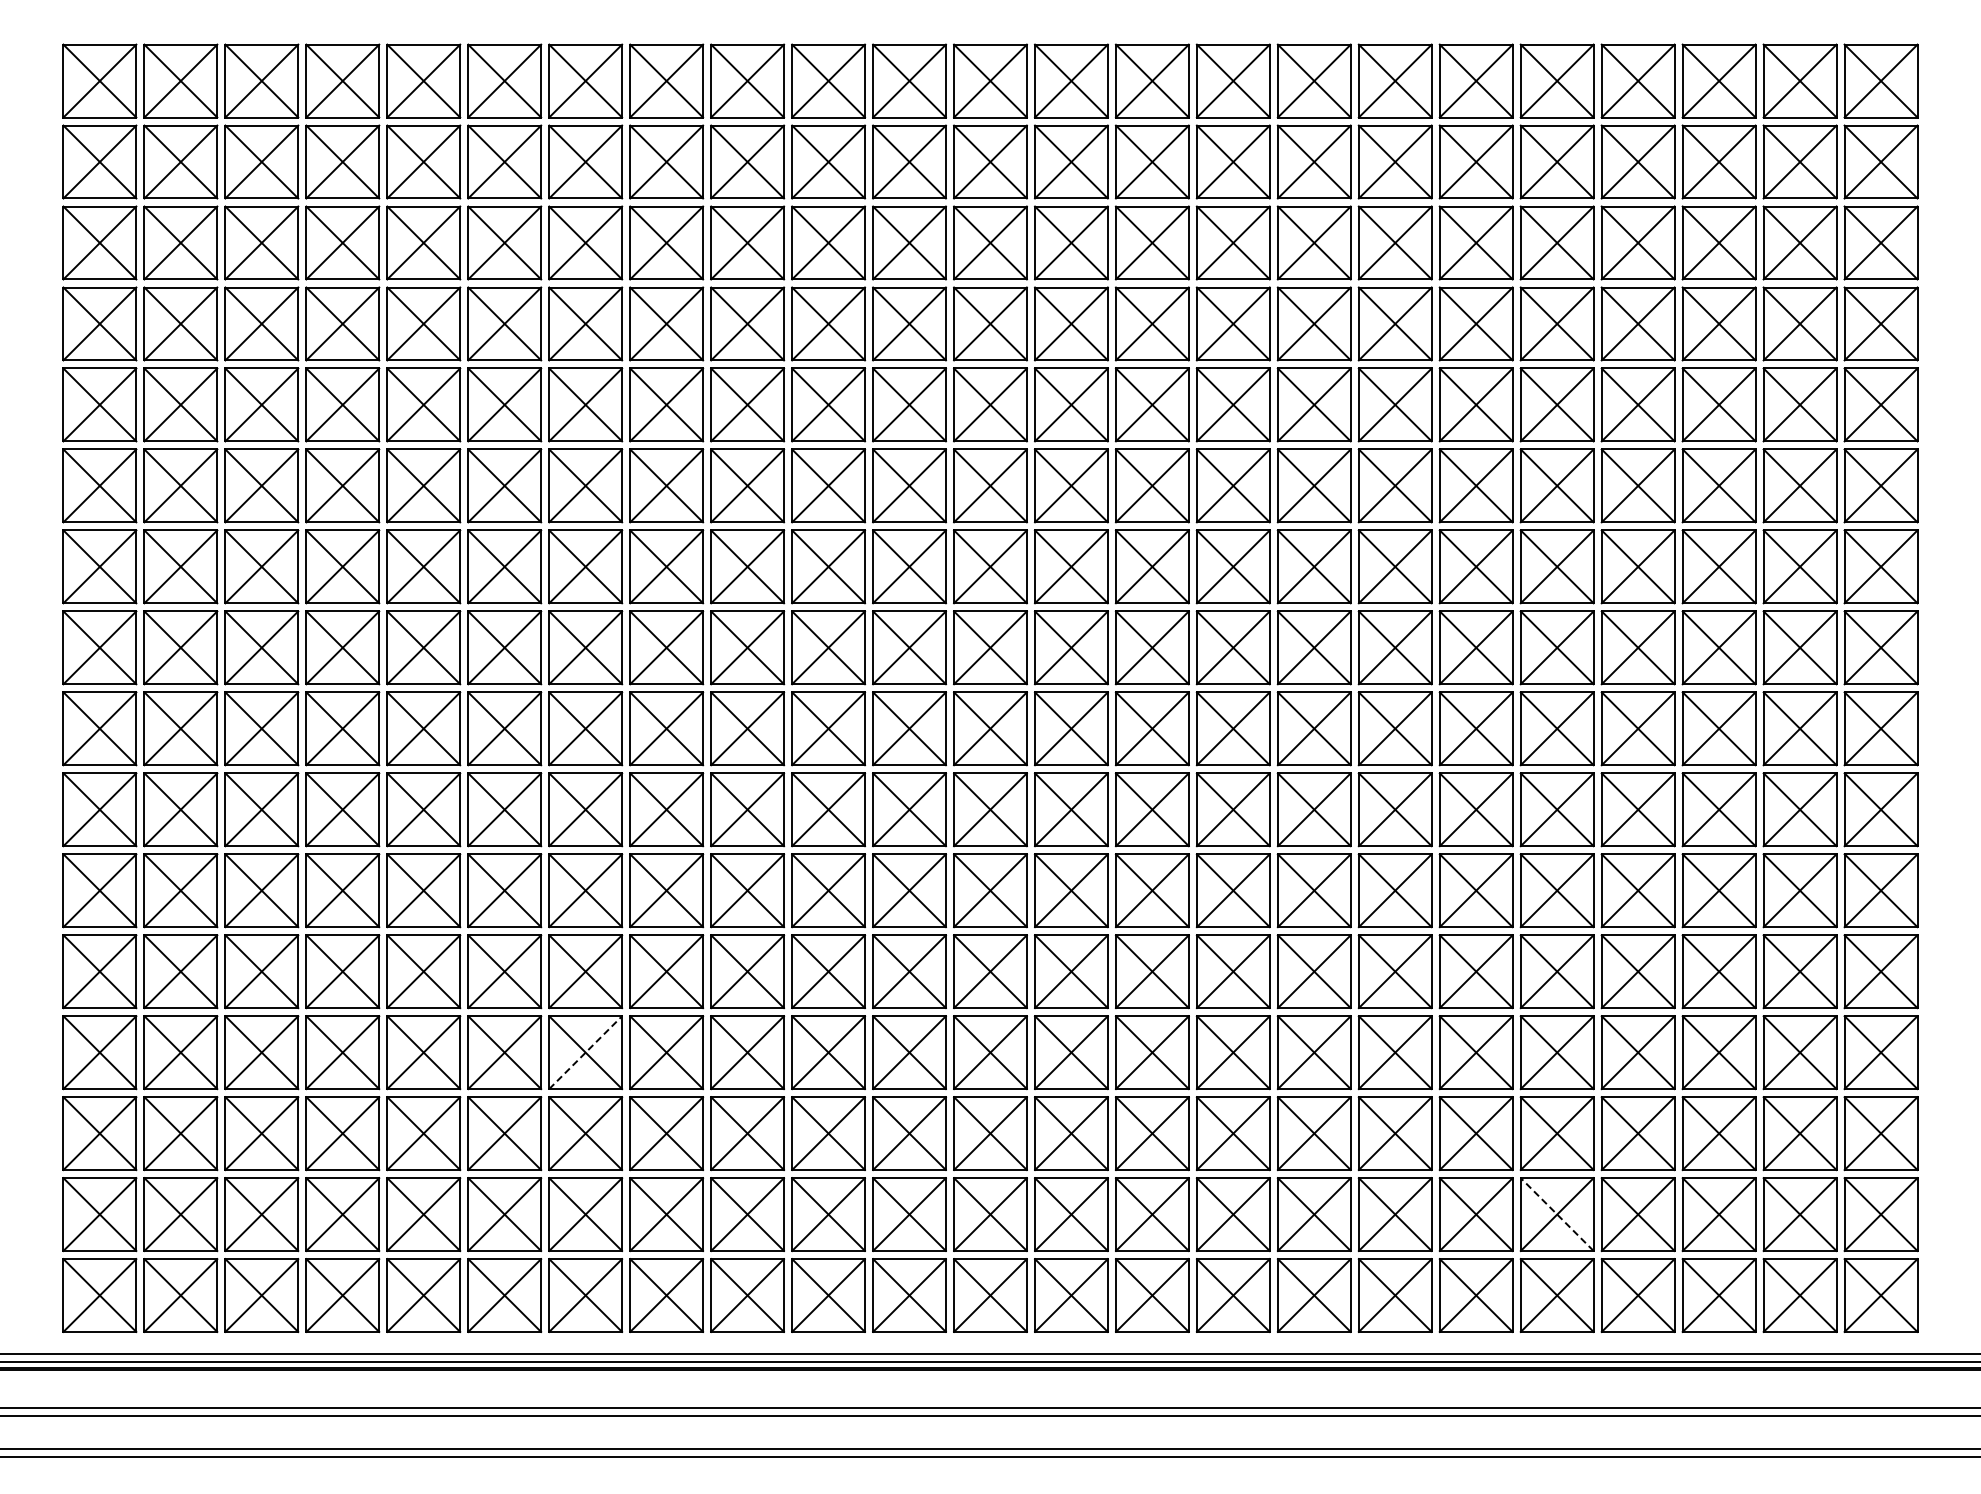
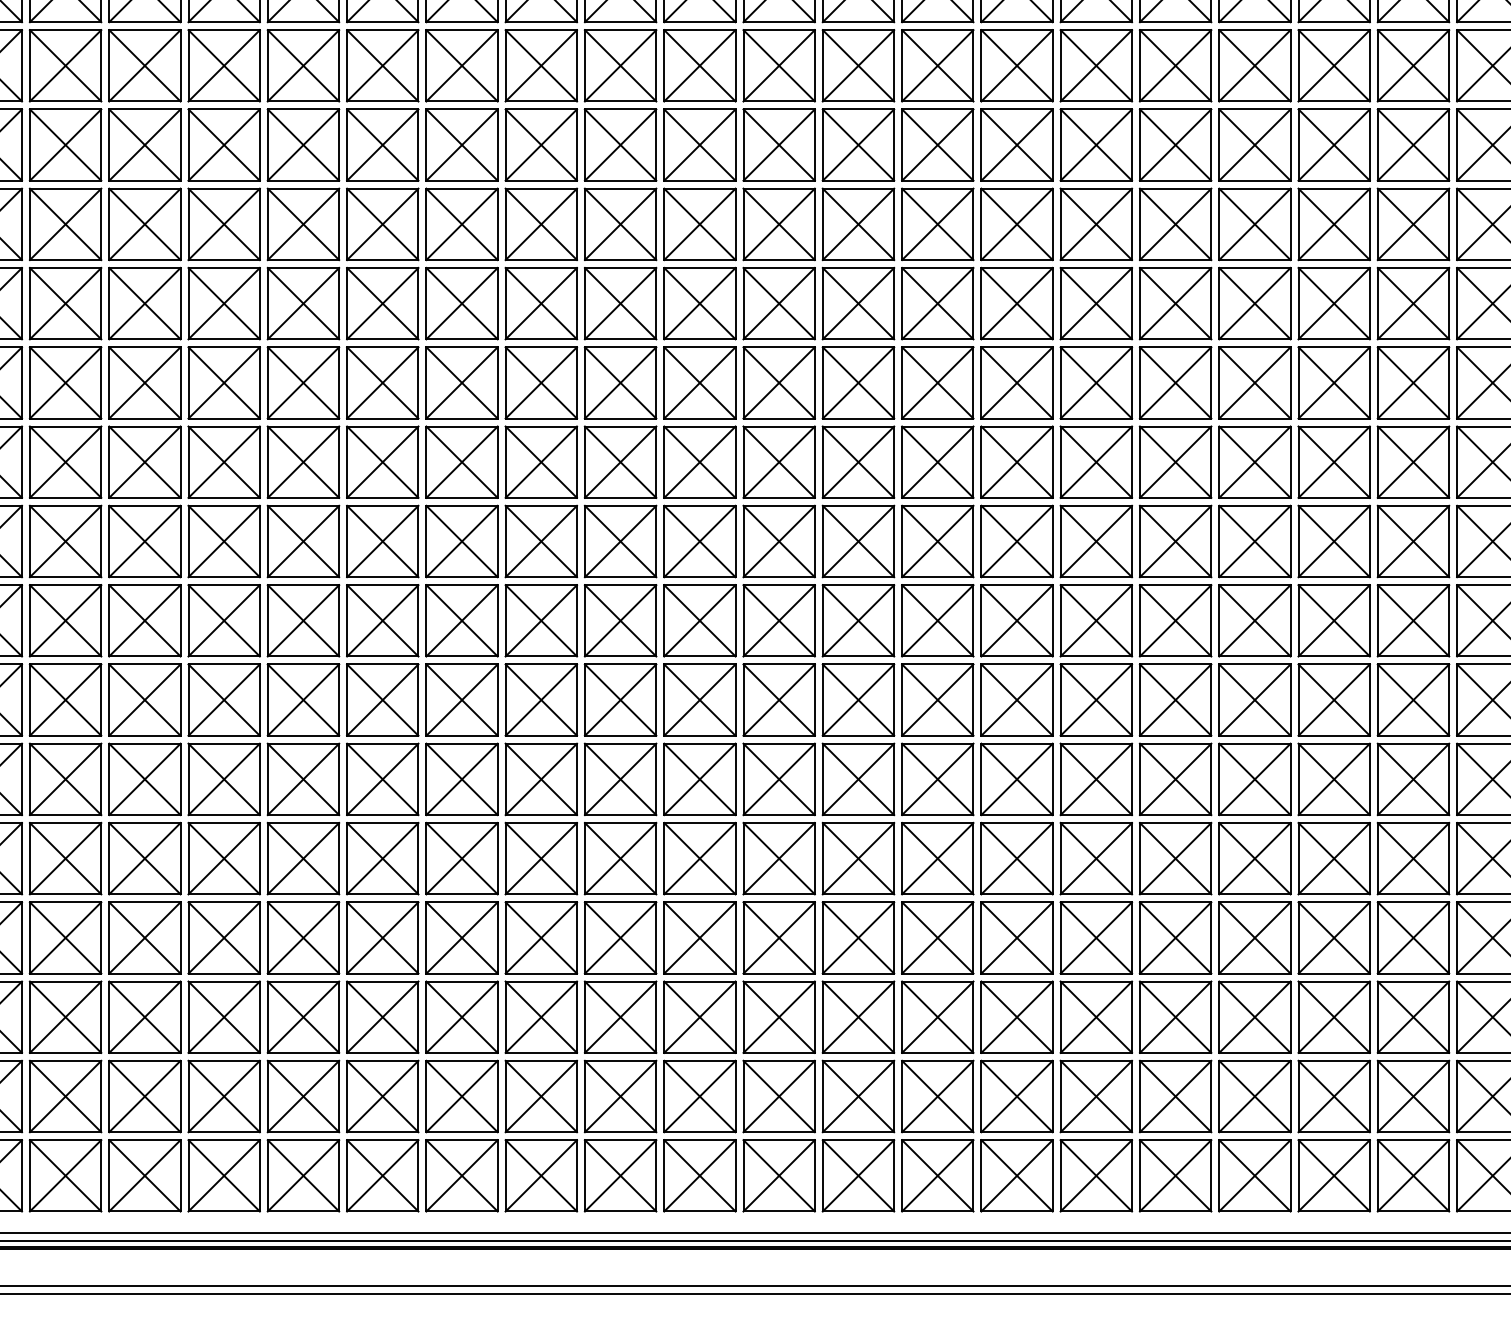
line: (585, 1052) -> (303, 937), dashed -> solid
line: (1557, 1214) -> (1255, 1096), dashed -> solid

